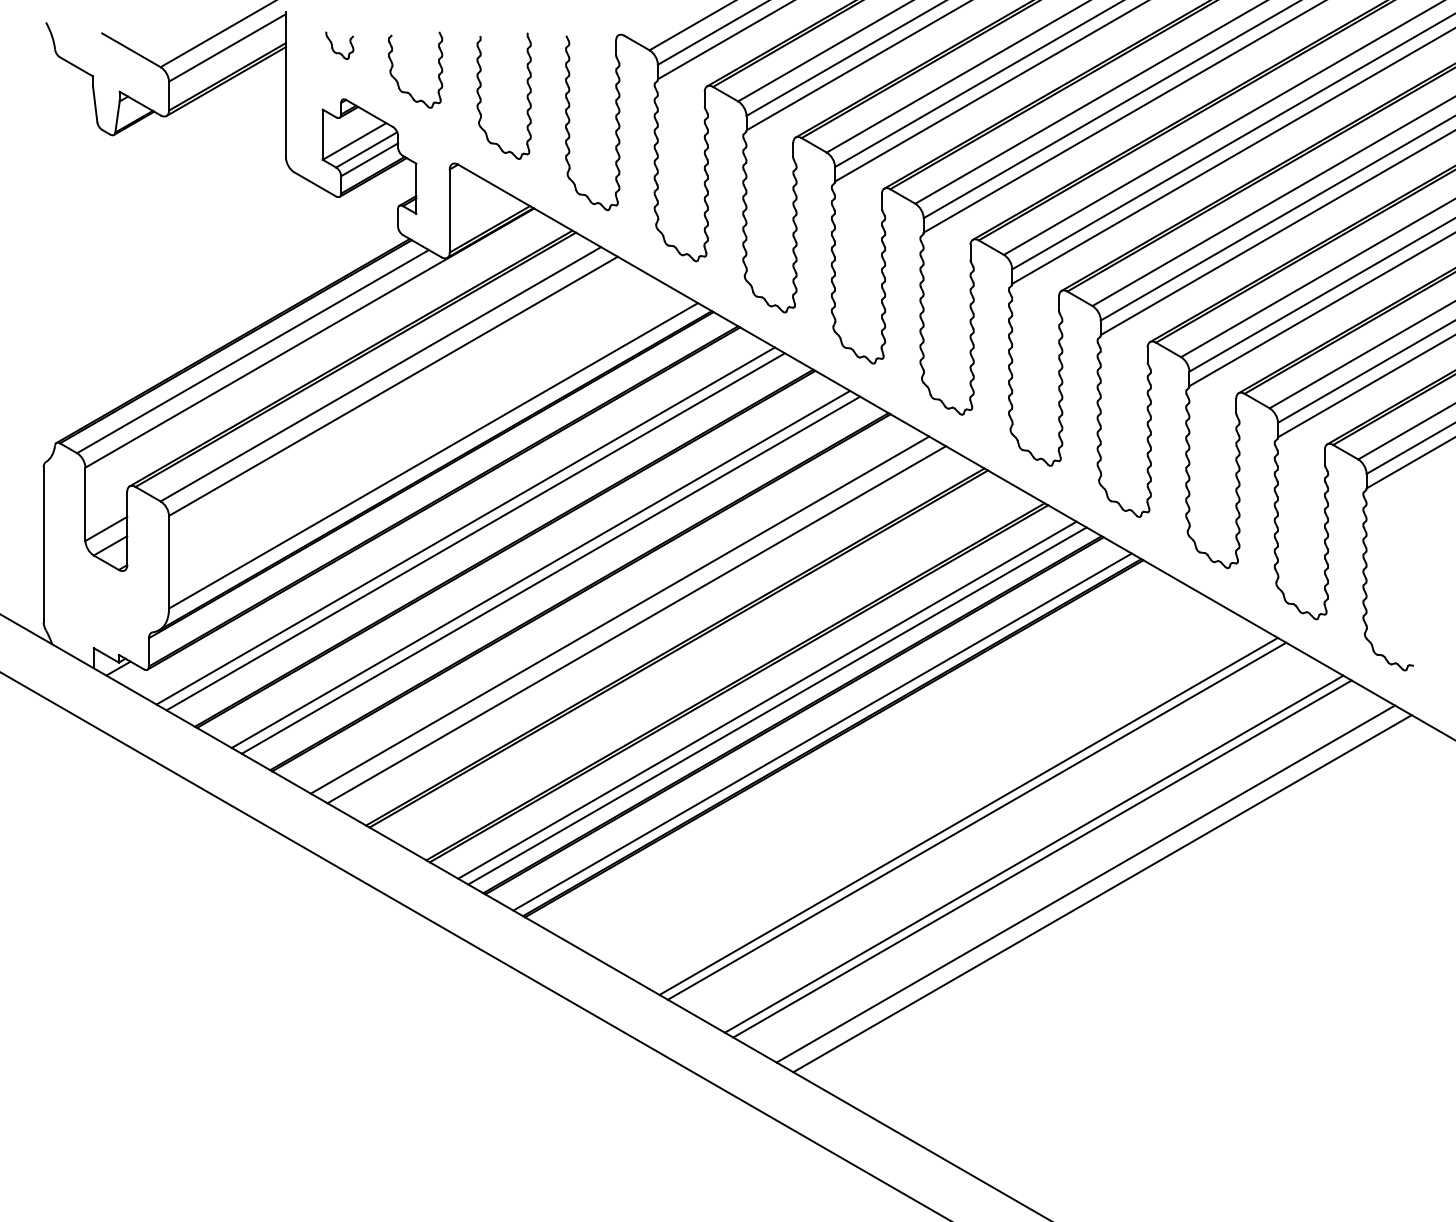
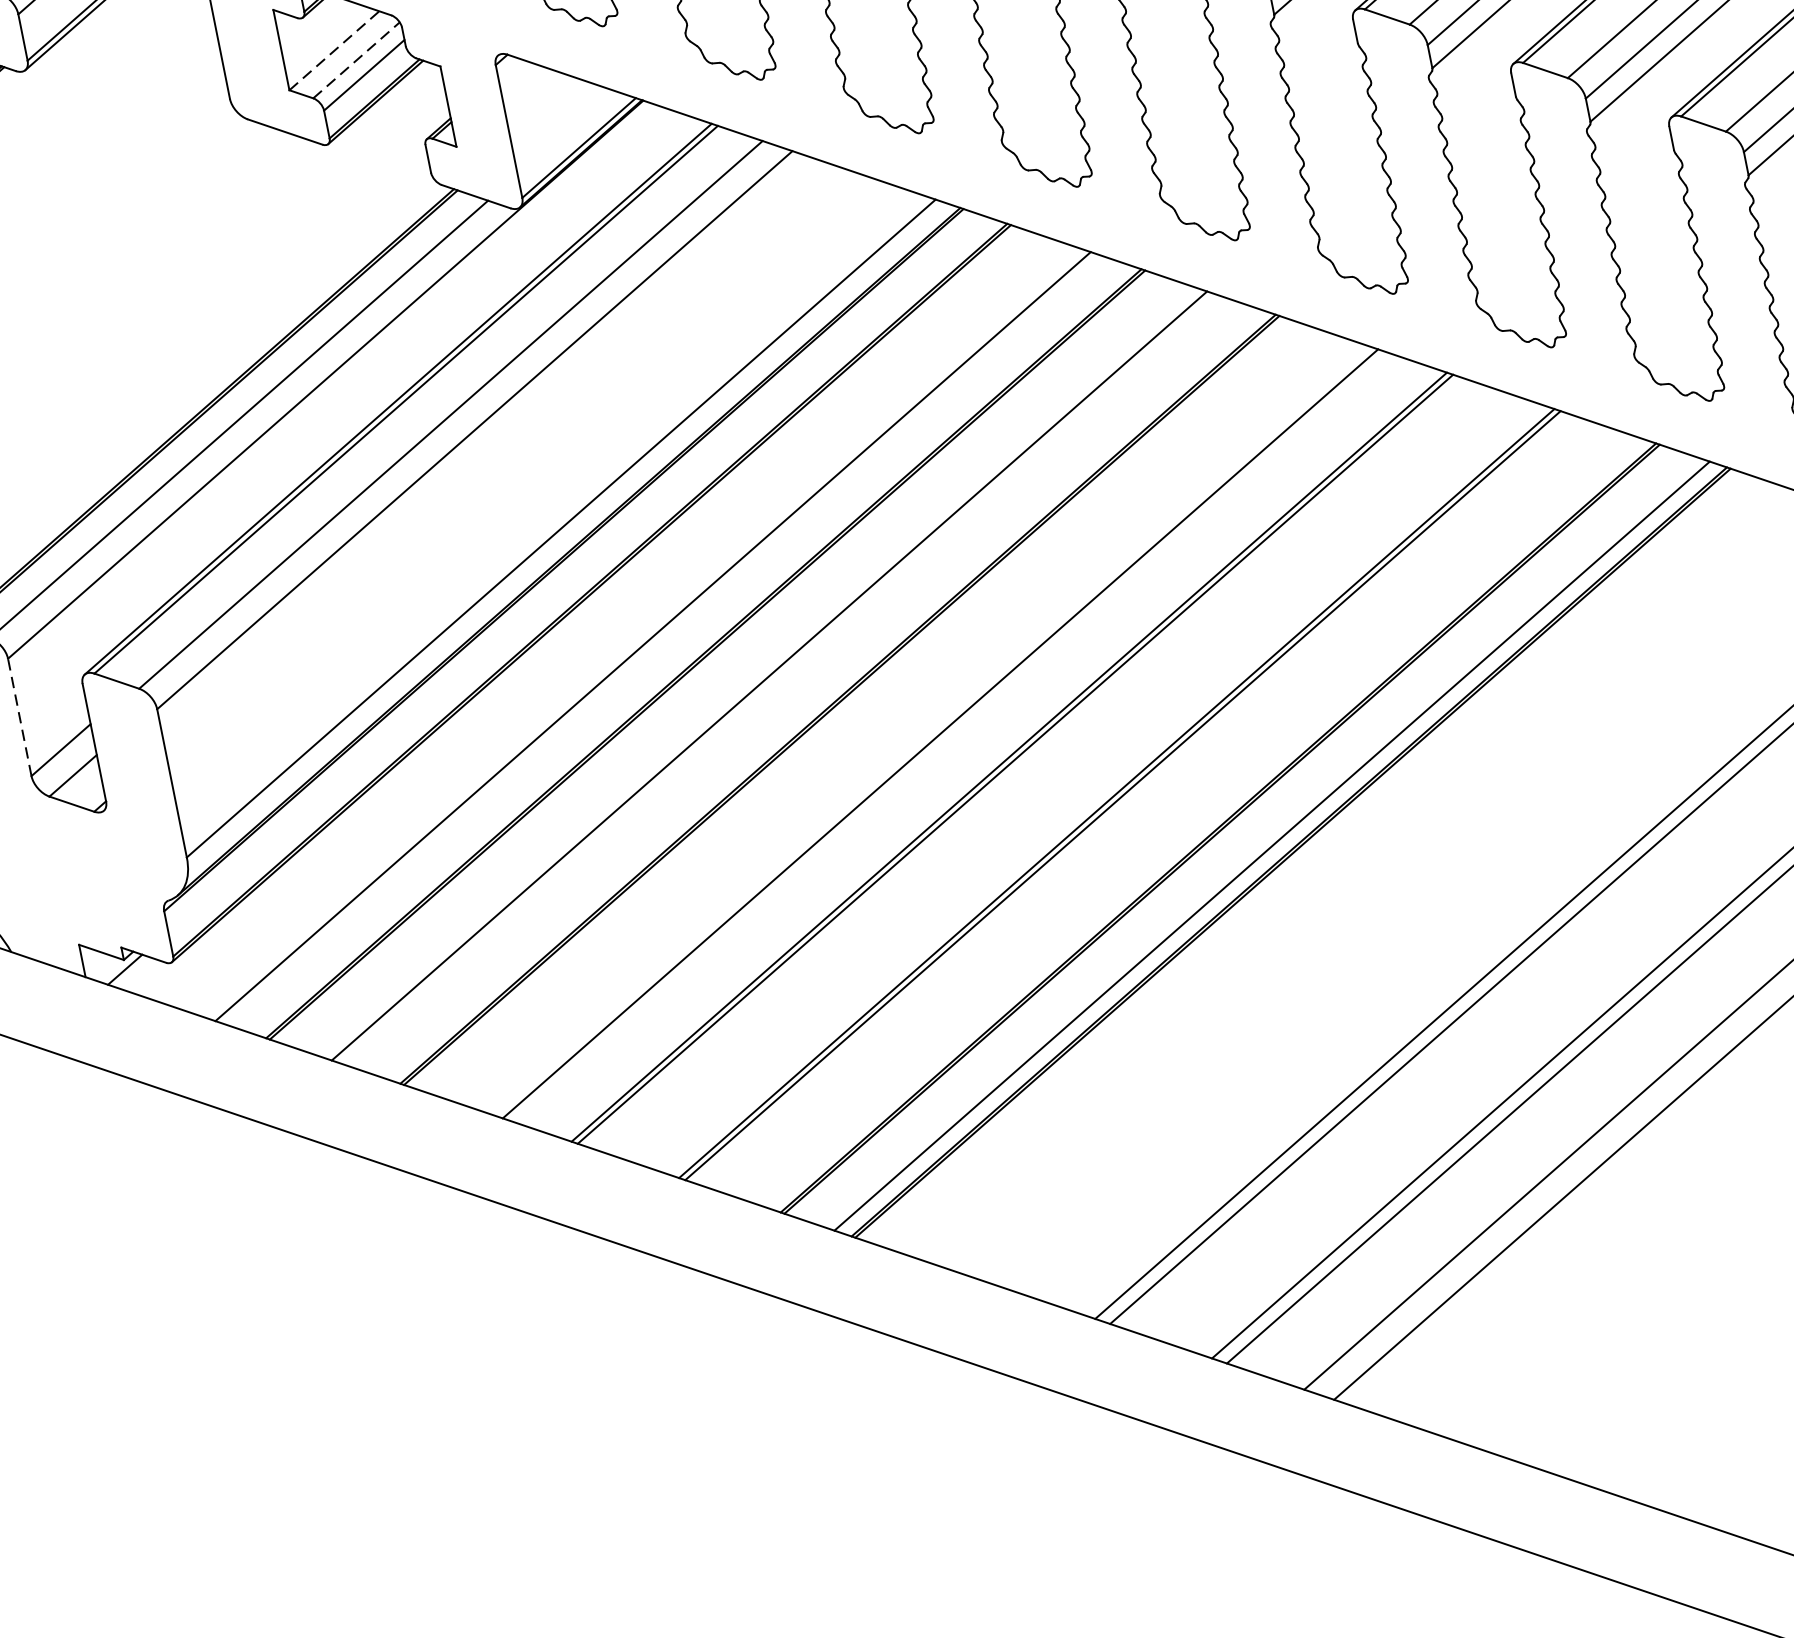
line: (354, 141) -> (334, 50), solid -> dashed
line: (367, 149) -> (357, 59), solid -> dashed
line: (85, 504) -> (19, 717), solid -> dashed
line: (465, 525) -> (634, 629), removed
line: (550, 574) -> (786, 681), removed
line: (619, 614) -> (909, 722), removed
line: (767, 699) -> (1173, 811), removed
line: (777, 705) -> (1191, 818), removed

